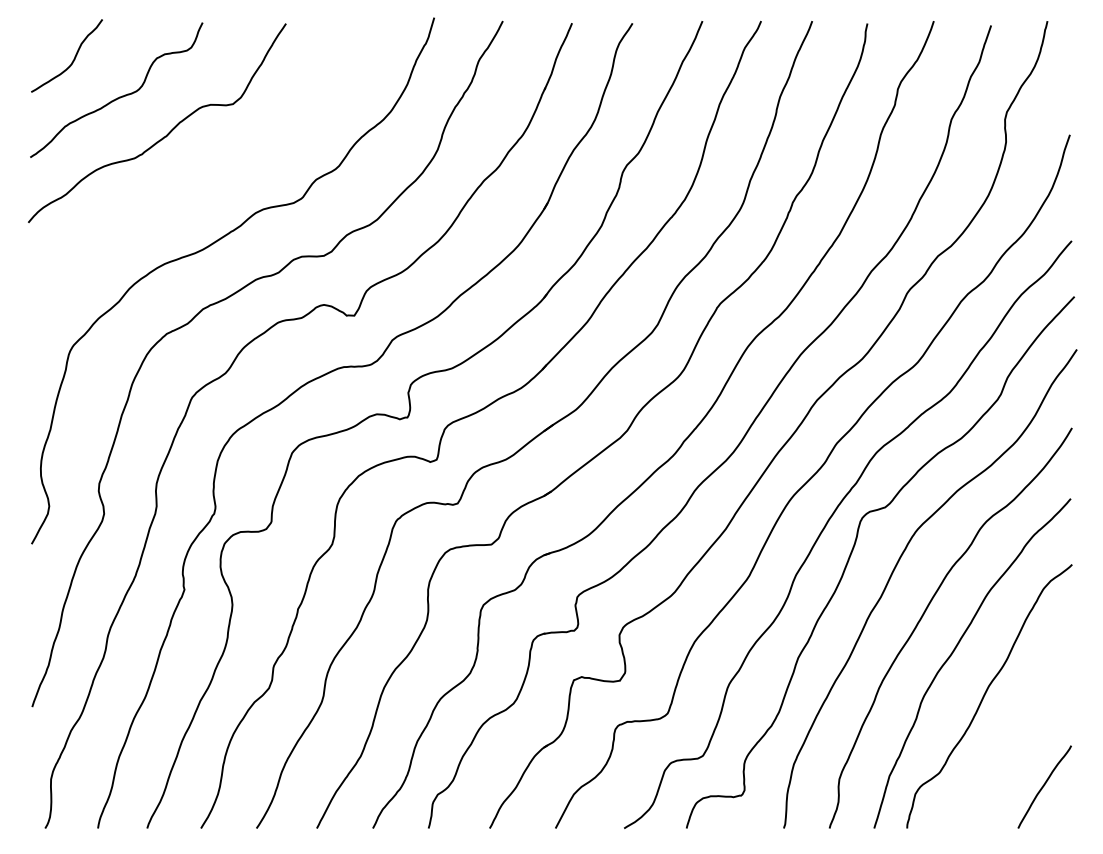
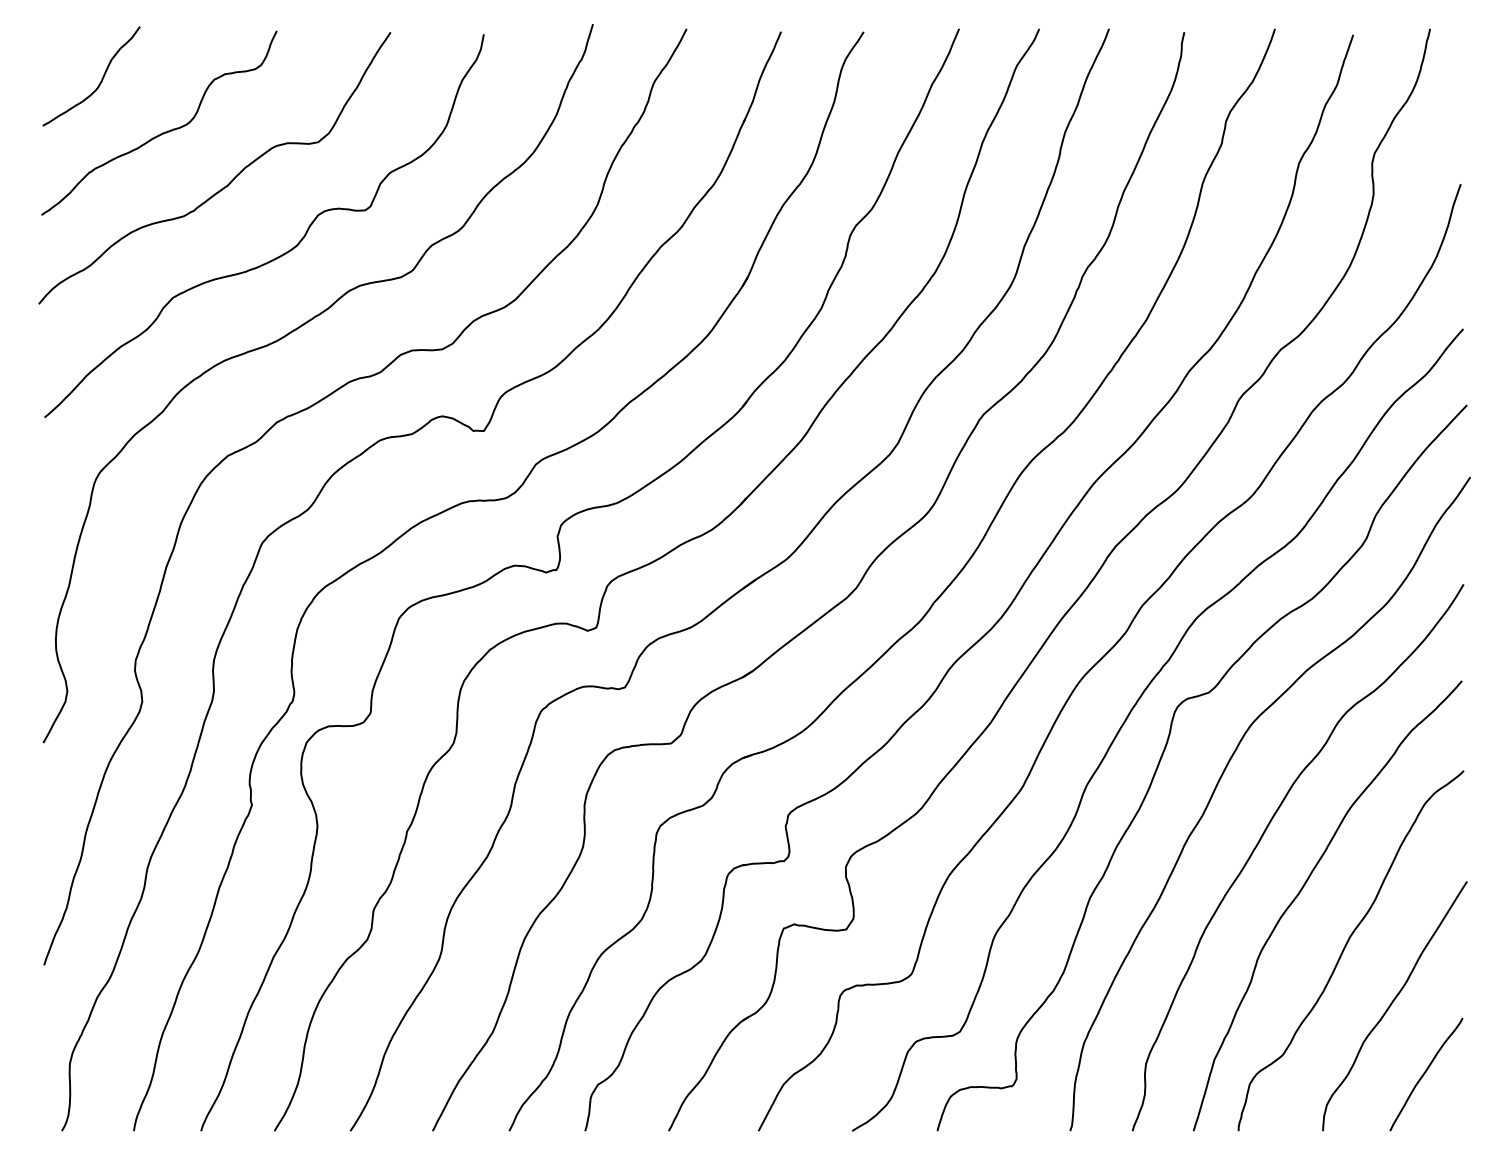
curve: (204, 187) -> (279, 255), added
curve: (1019, 735) -> (1392, 1004), added

